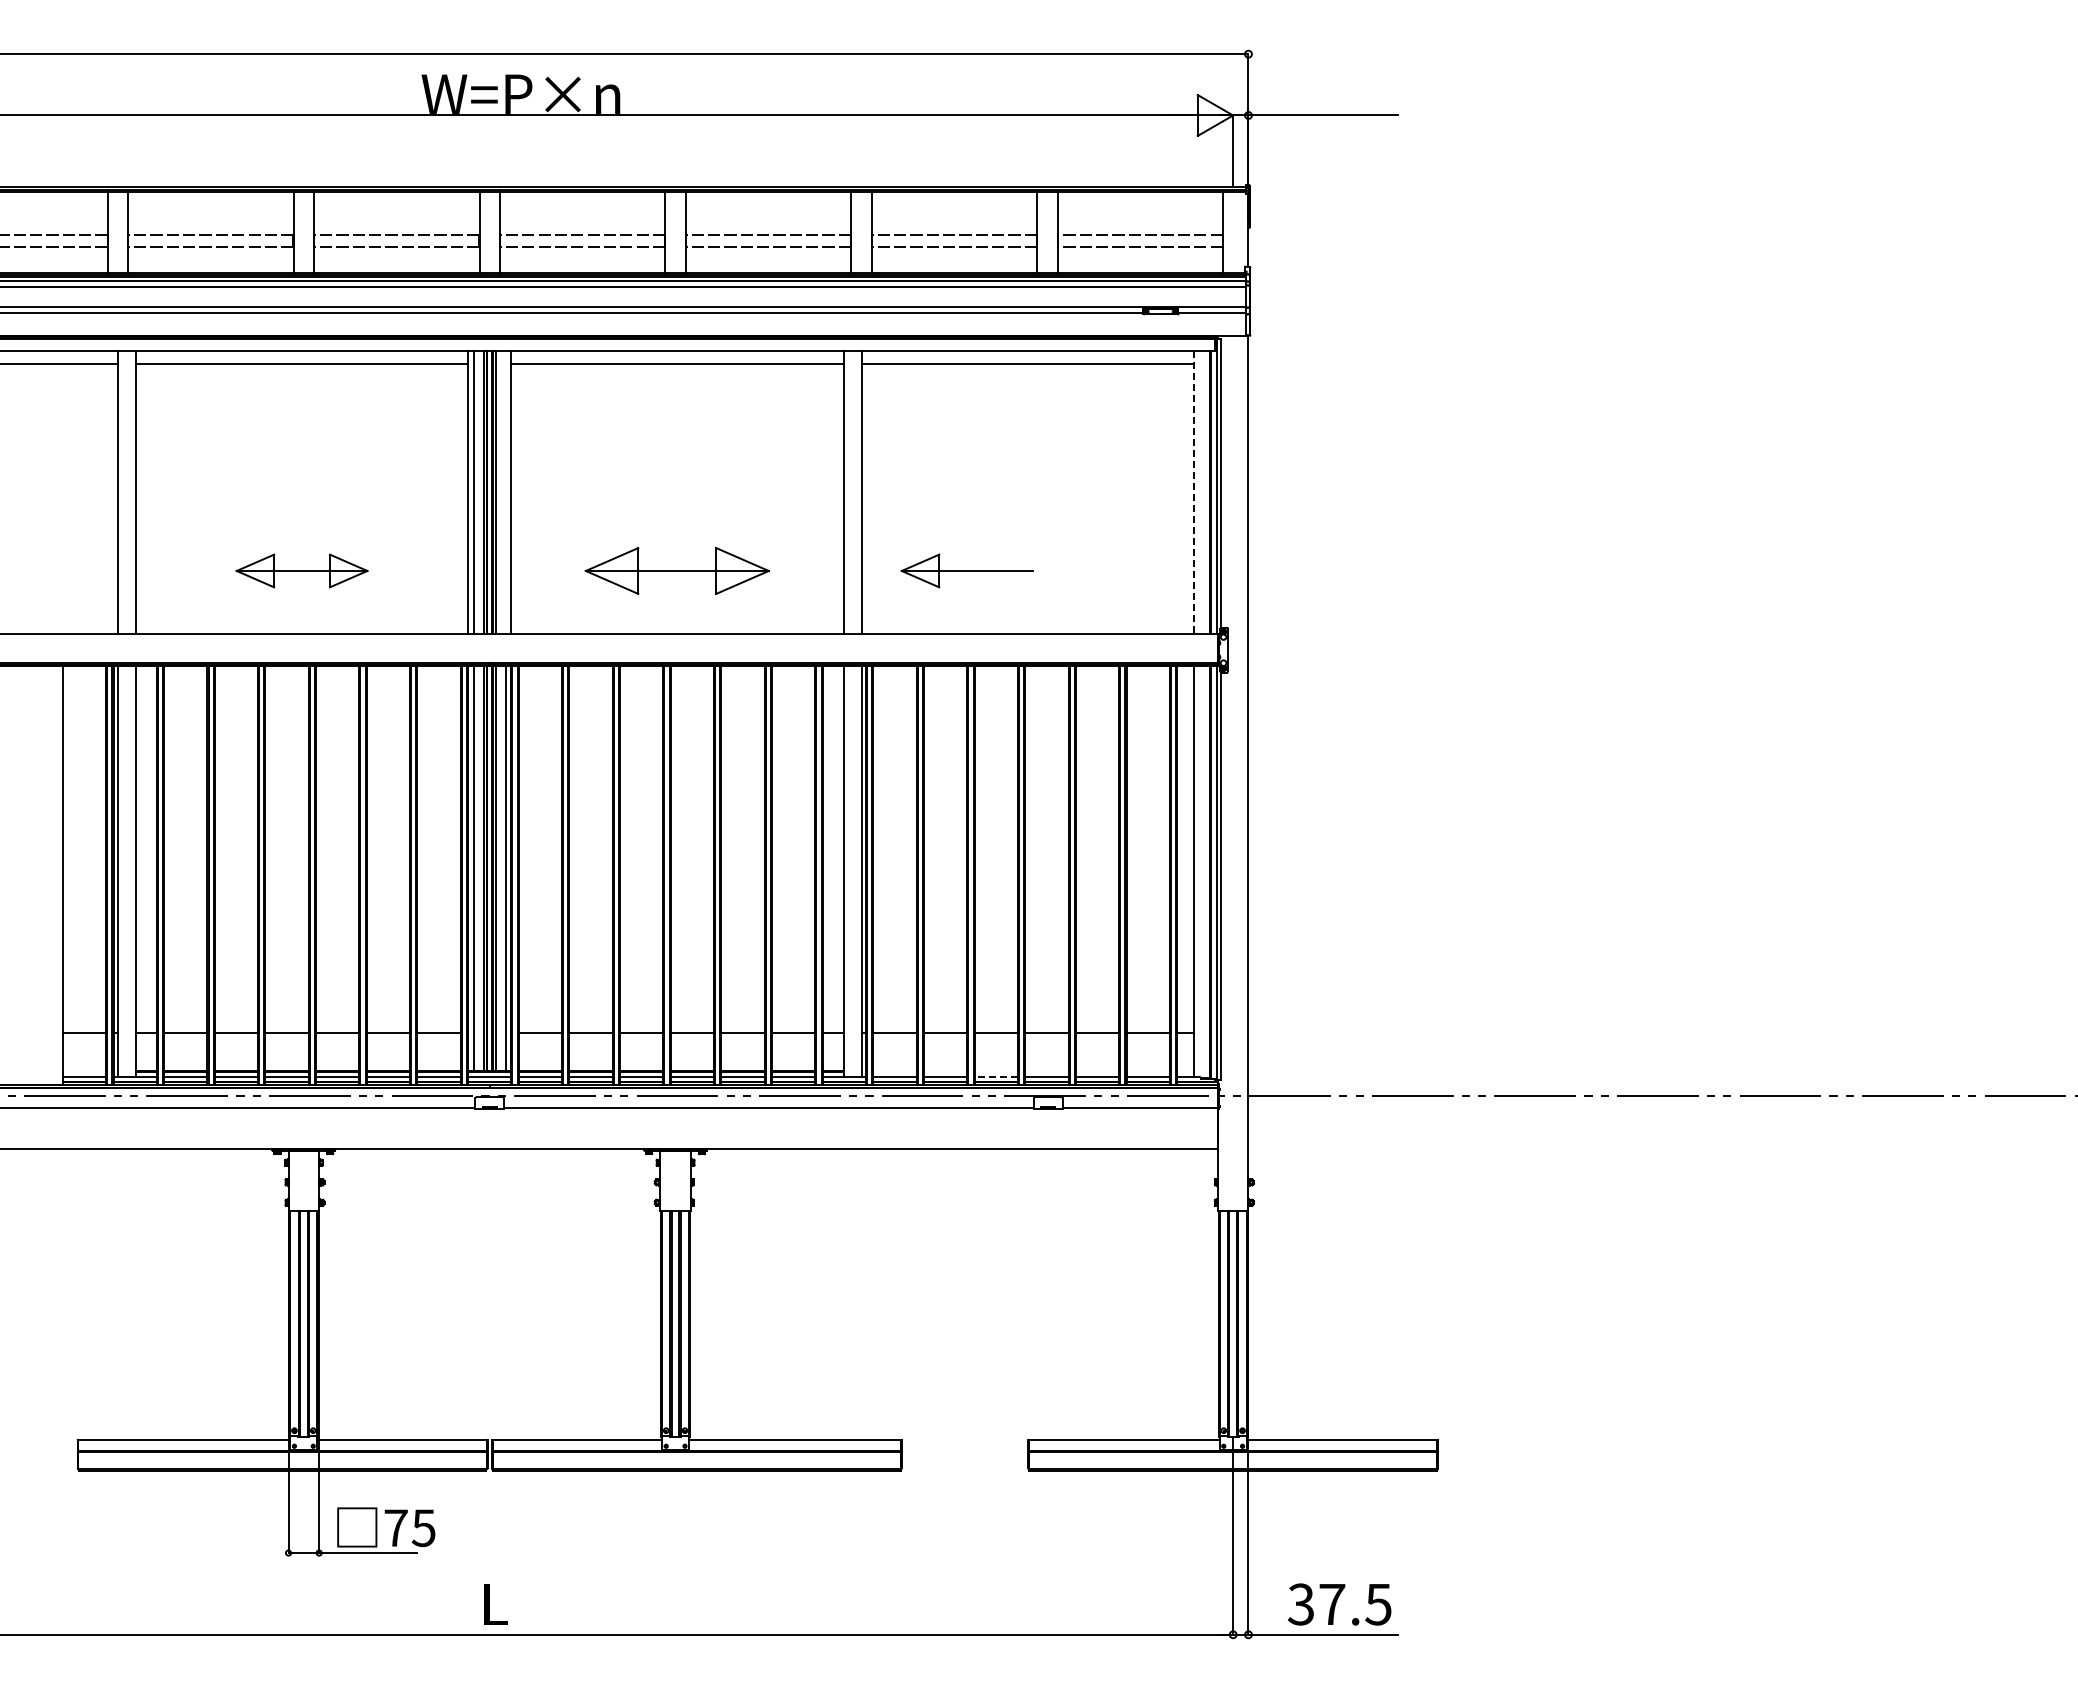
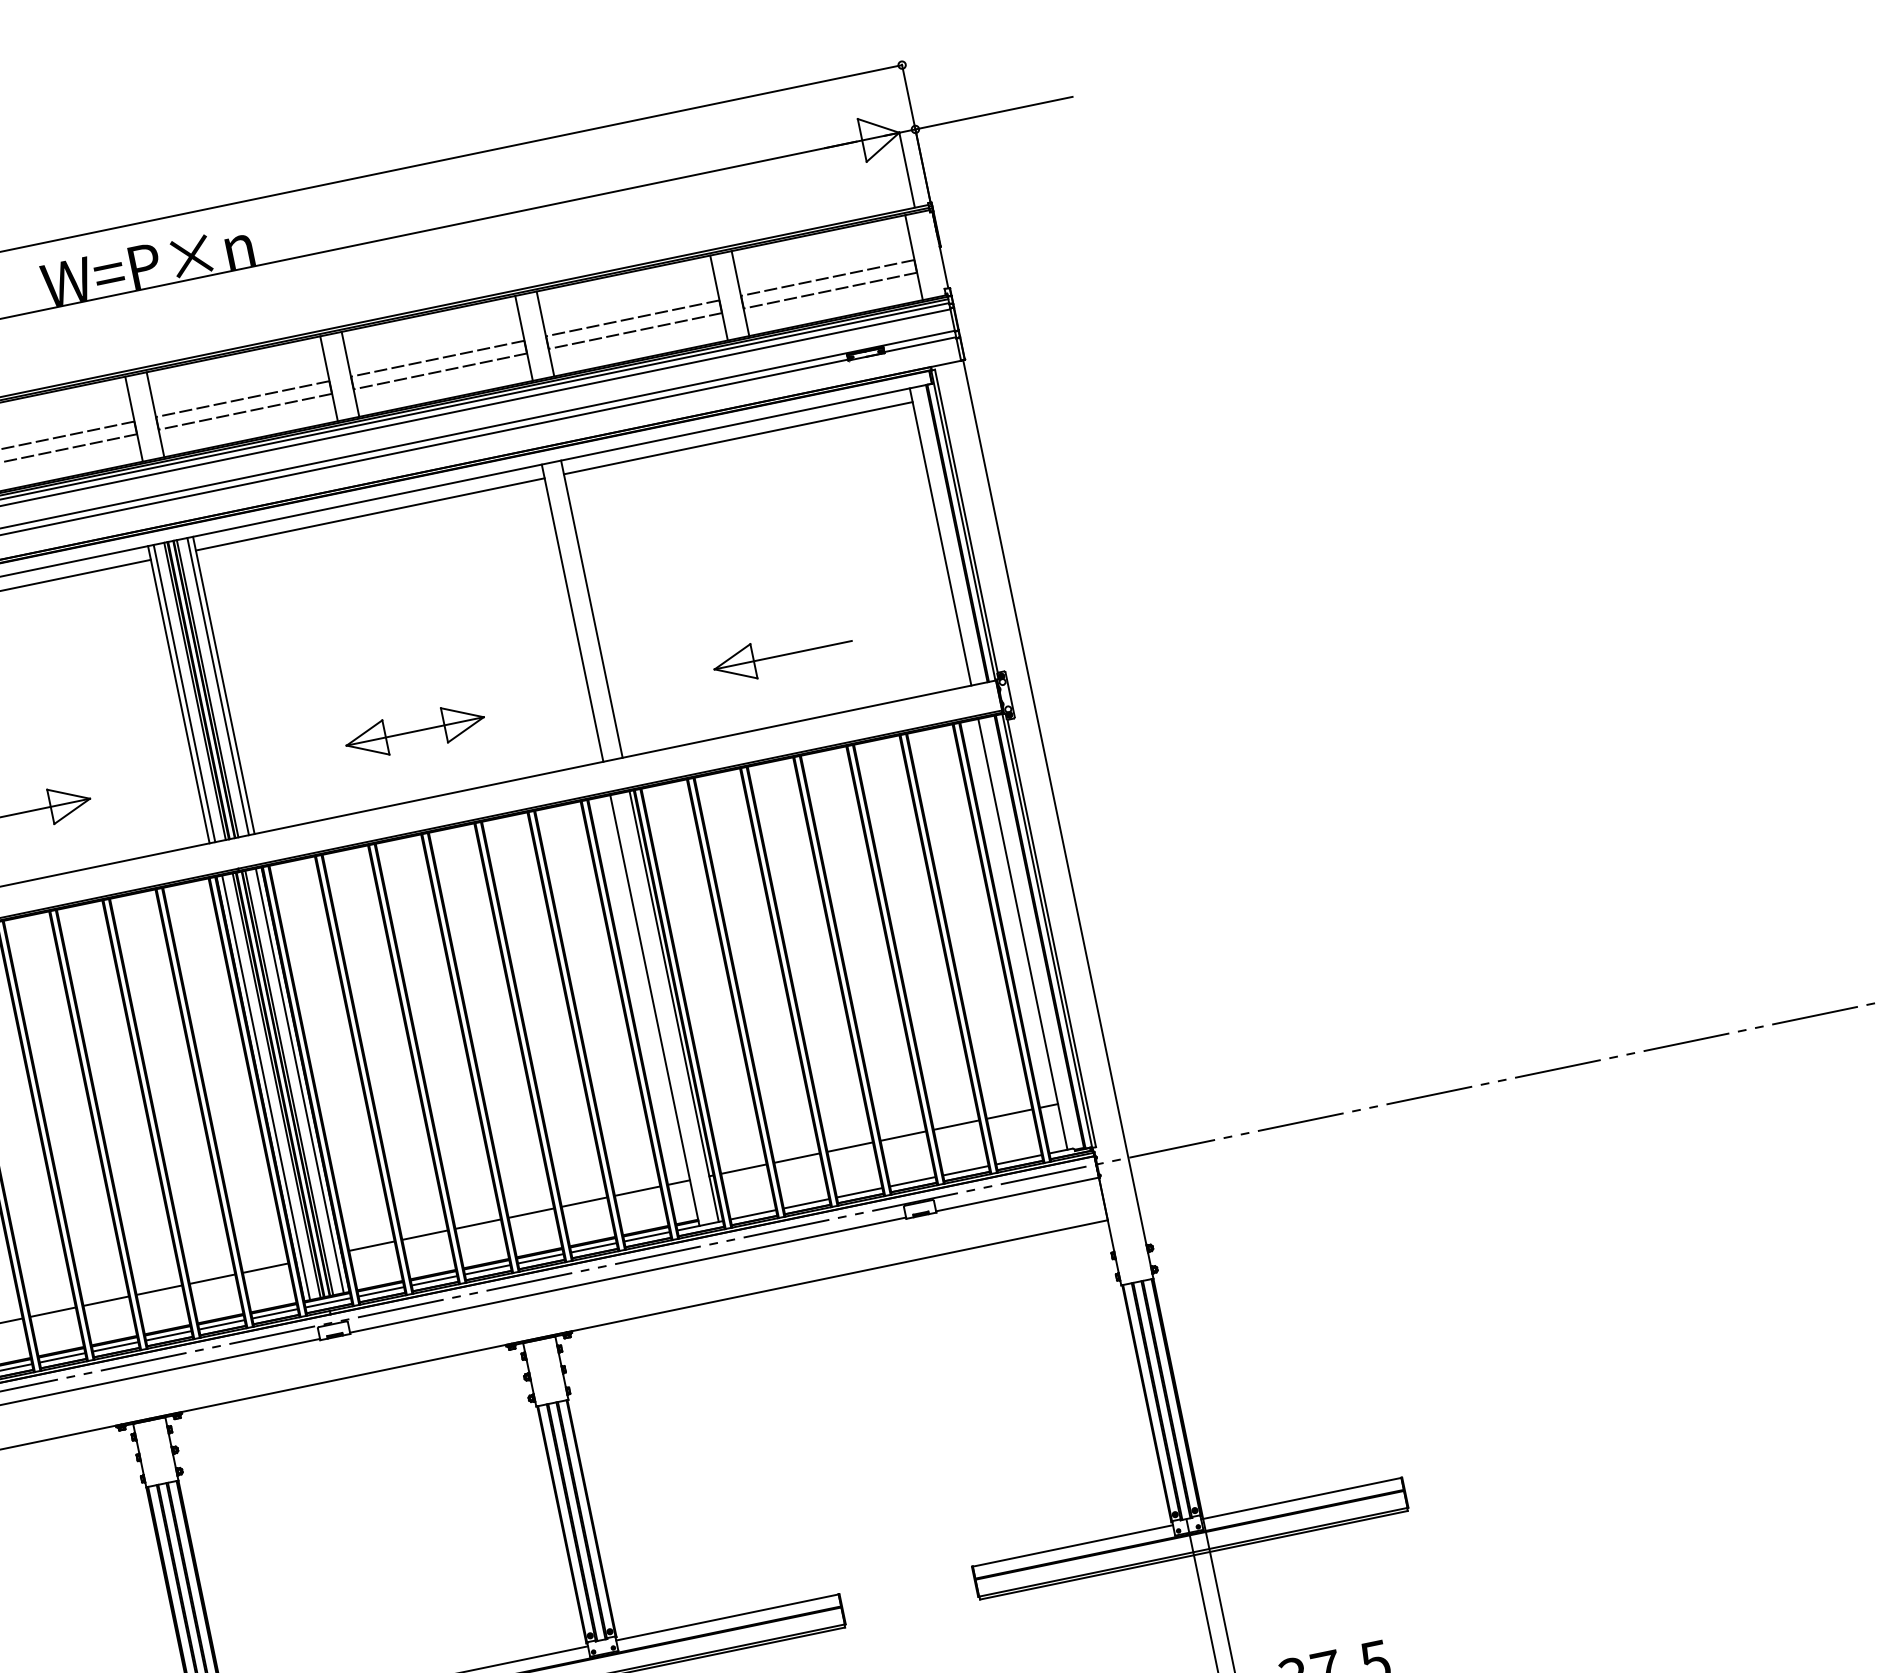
line: (505, 492) -> (217, 686), added
line: (1194, 492) -> (940, 536), dashed -> solid
part: (677, 570) -> (415, 730), size x0.71
part: (966, 570) -> (782, 654), moved
line: (996, 1076) -> (859, 1192), dashed -> solid

